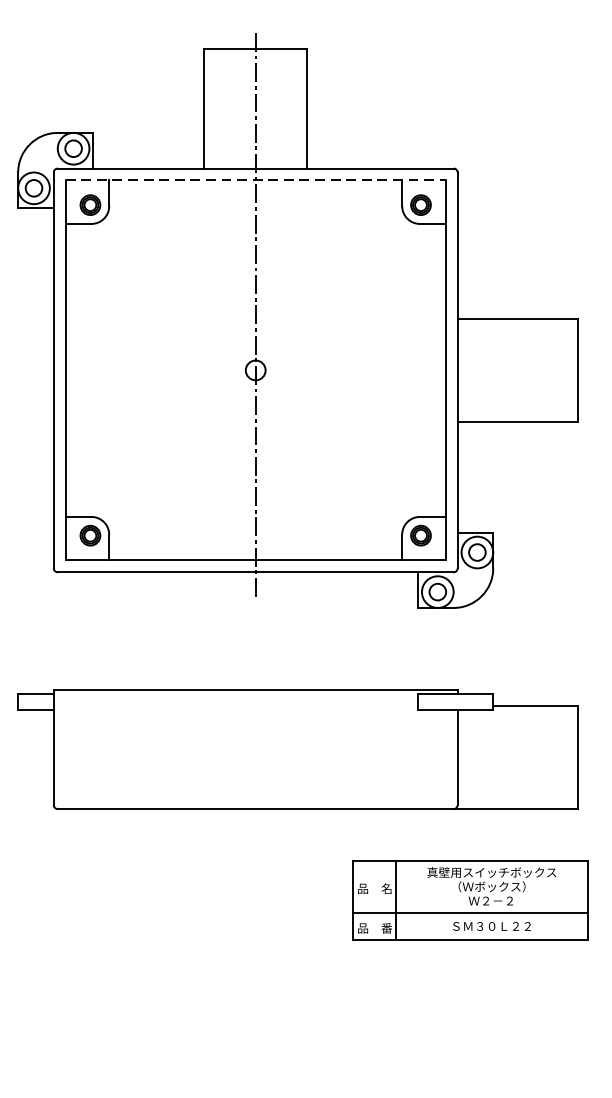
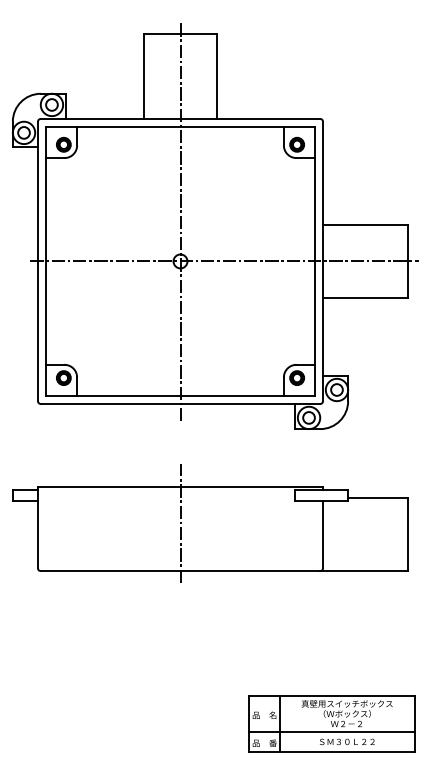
line: (257, 180) -> (181, 127), dashed -> solid
line: (318, 370) -> (224, 261), added
line: (255, 741) -> (180, 523), added
part: (469, 900) -> (331, 723), moved

